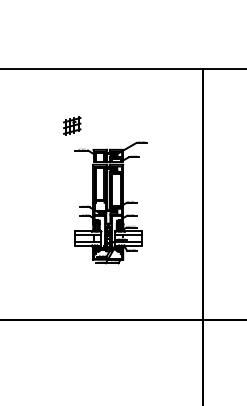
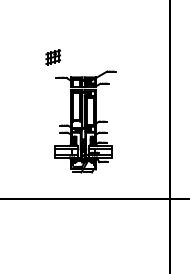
part: (105, 190) -> (81, 111), moved

